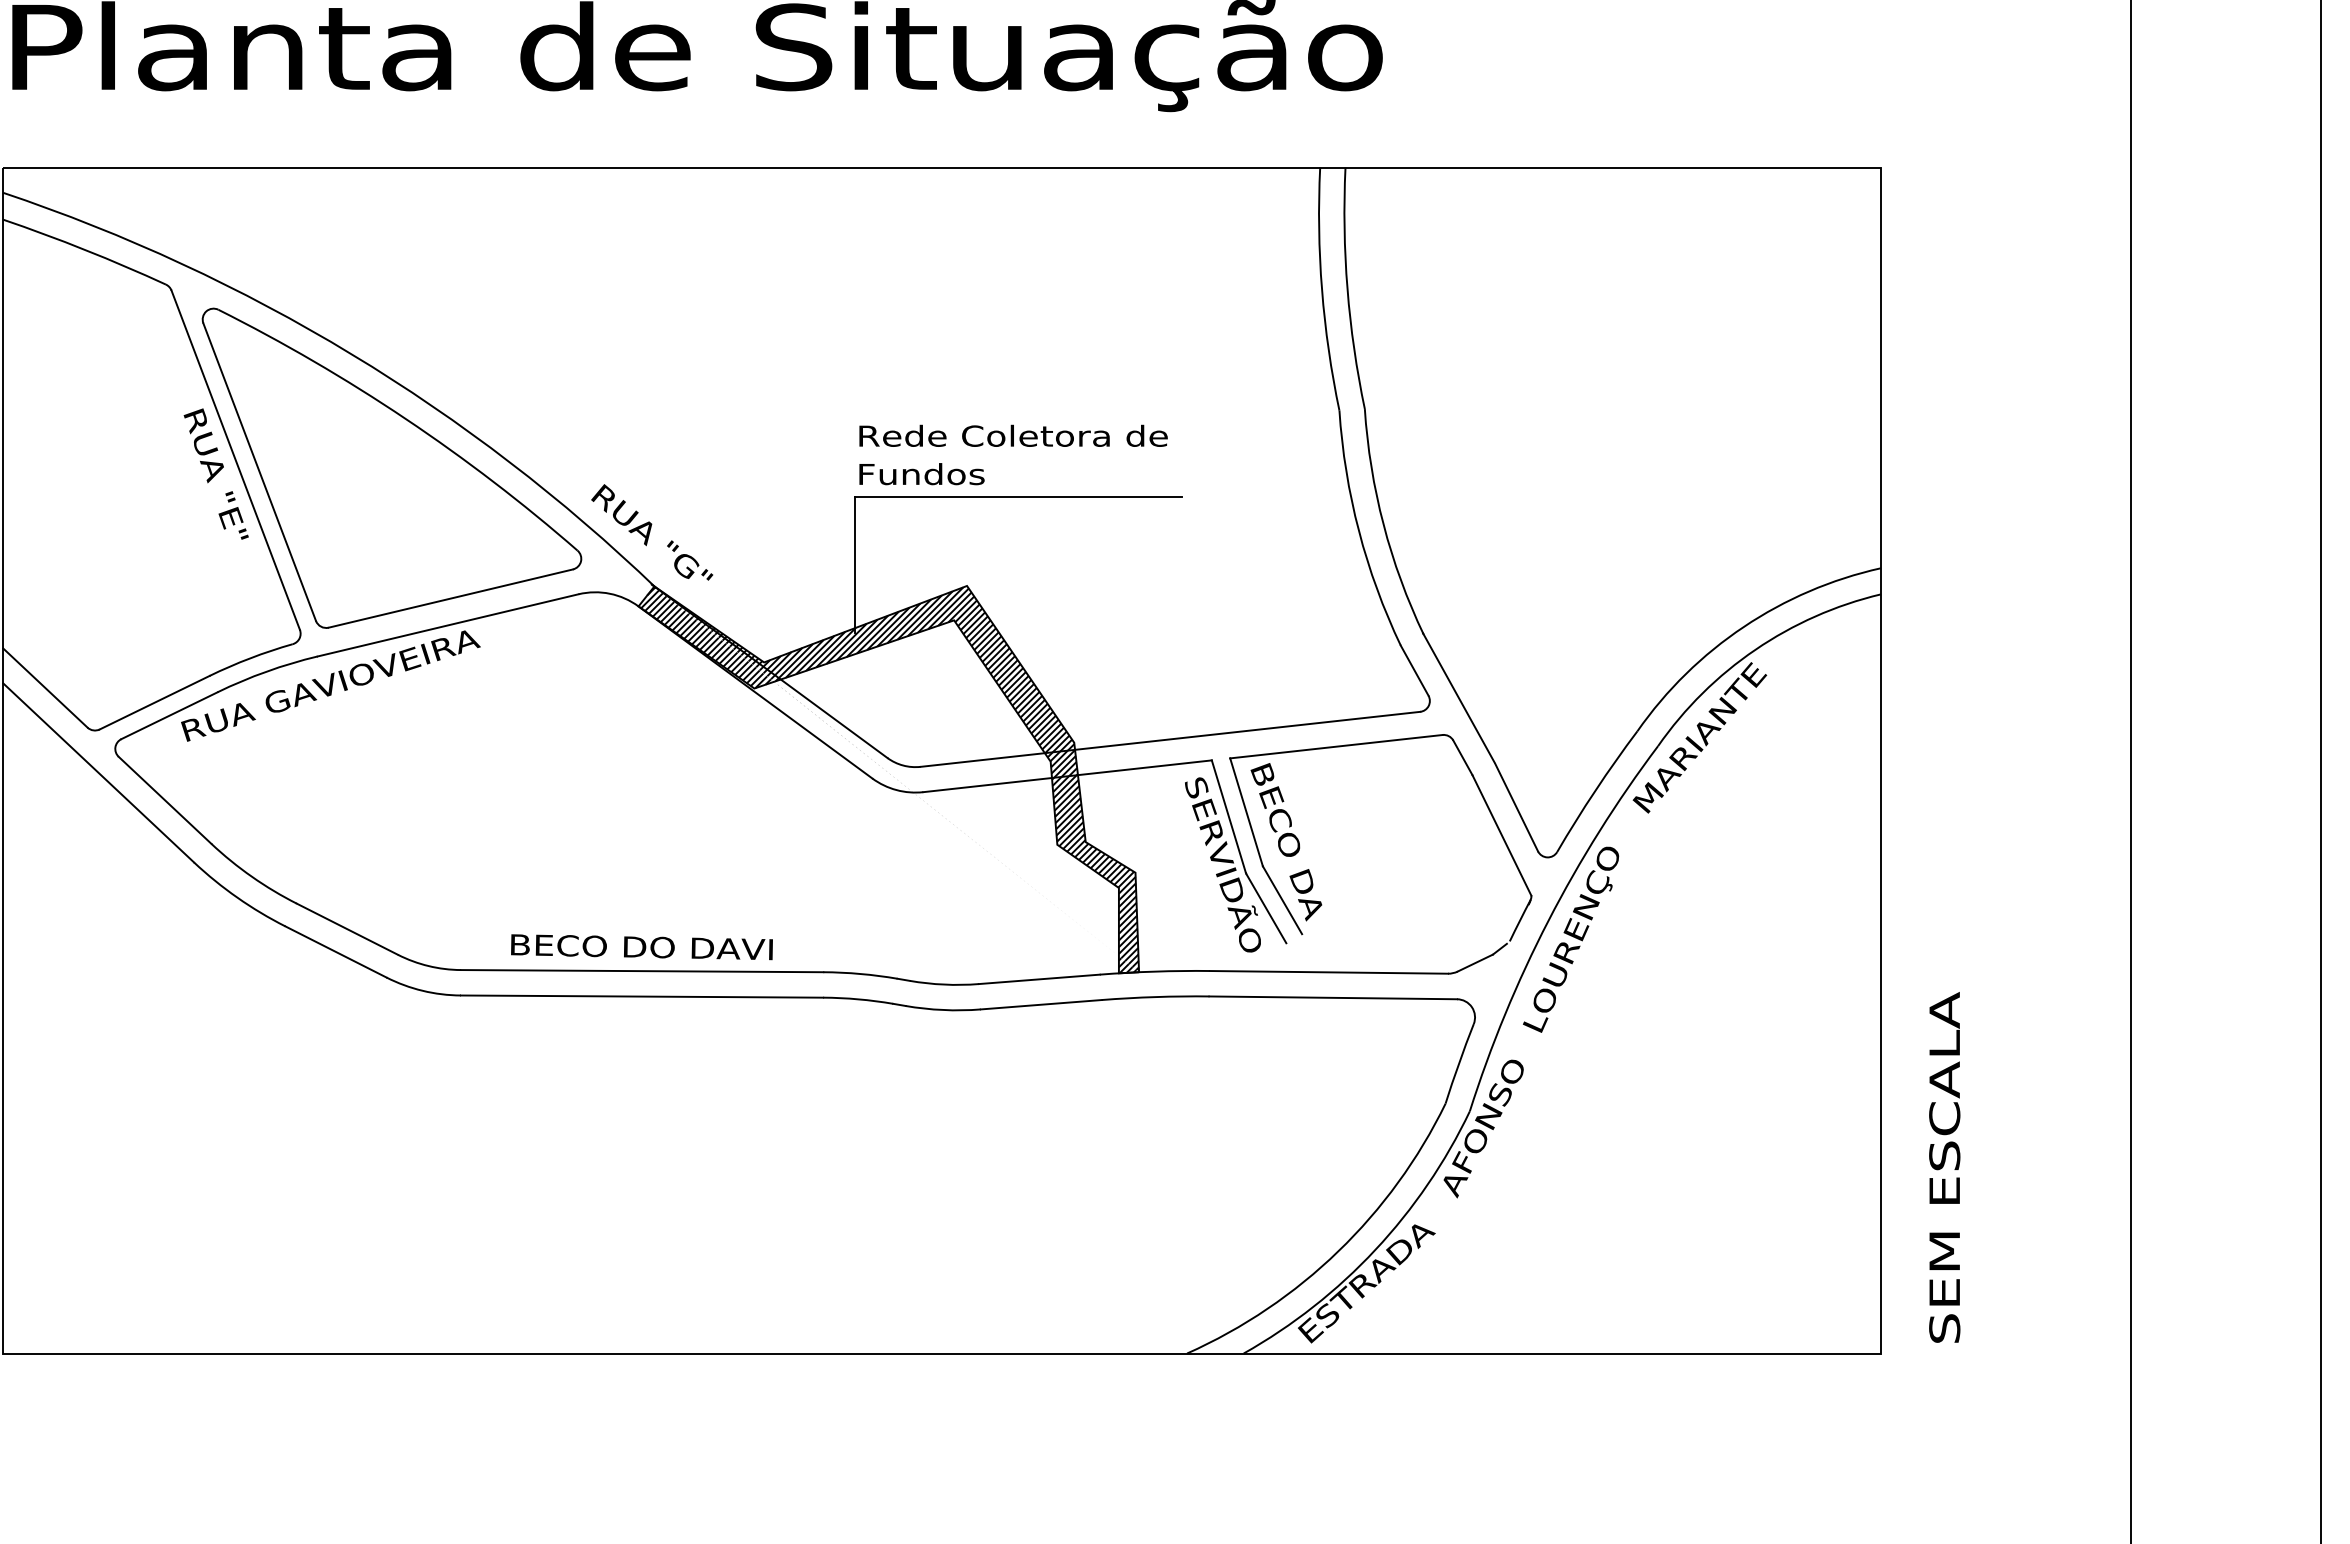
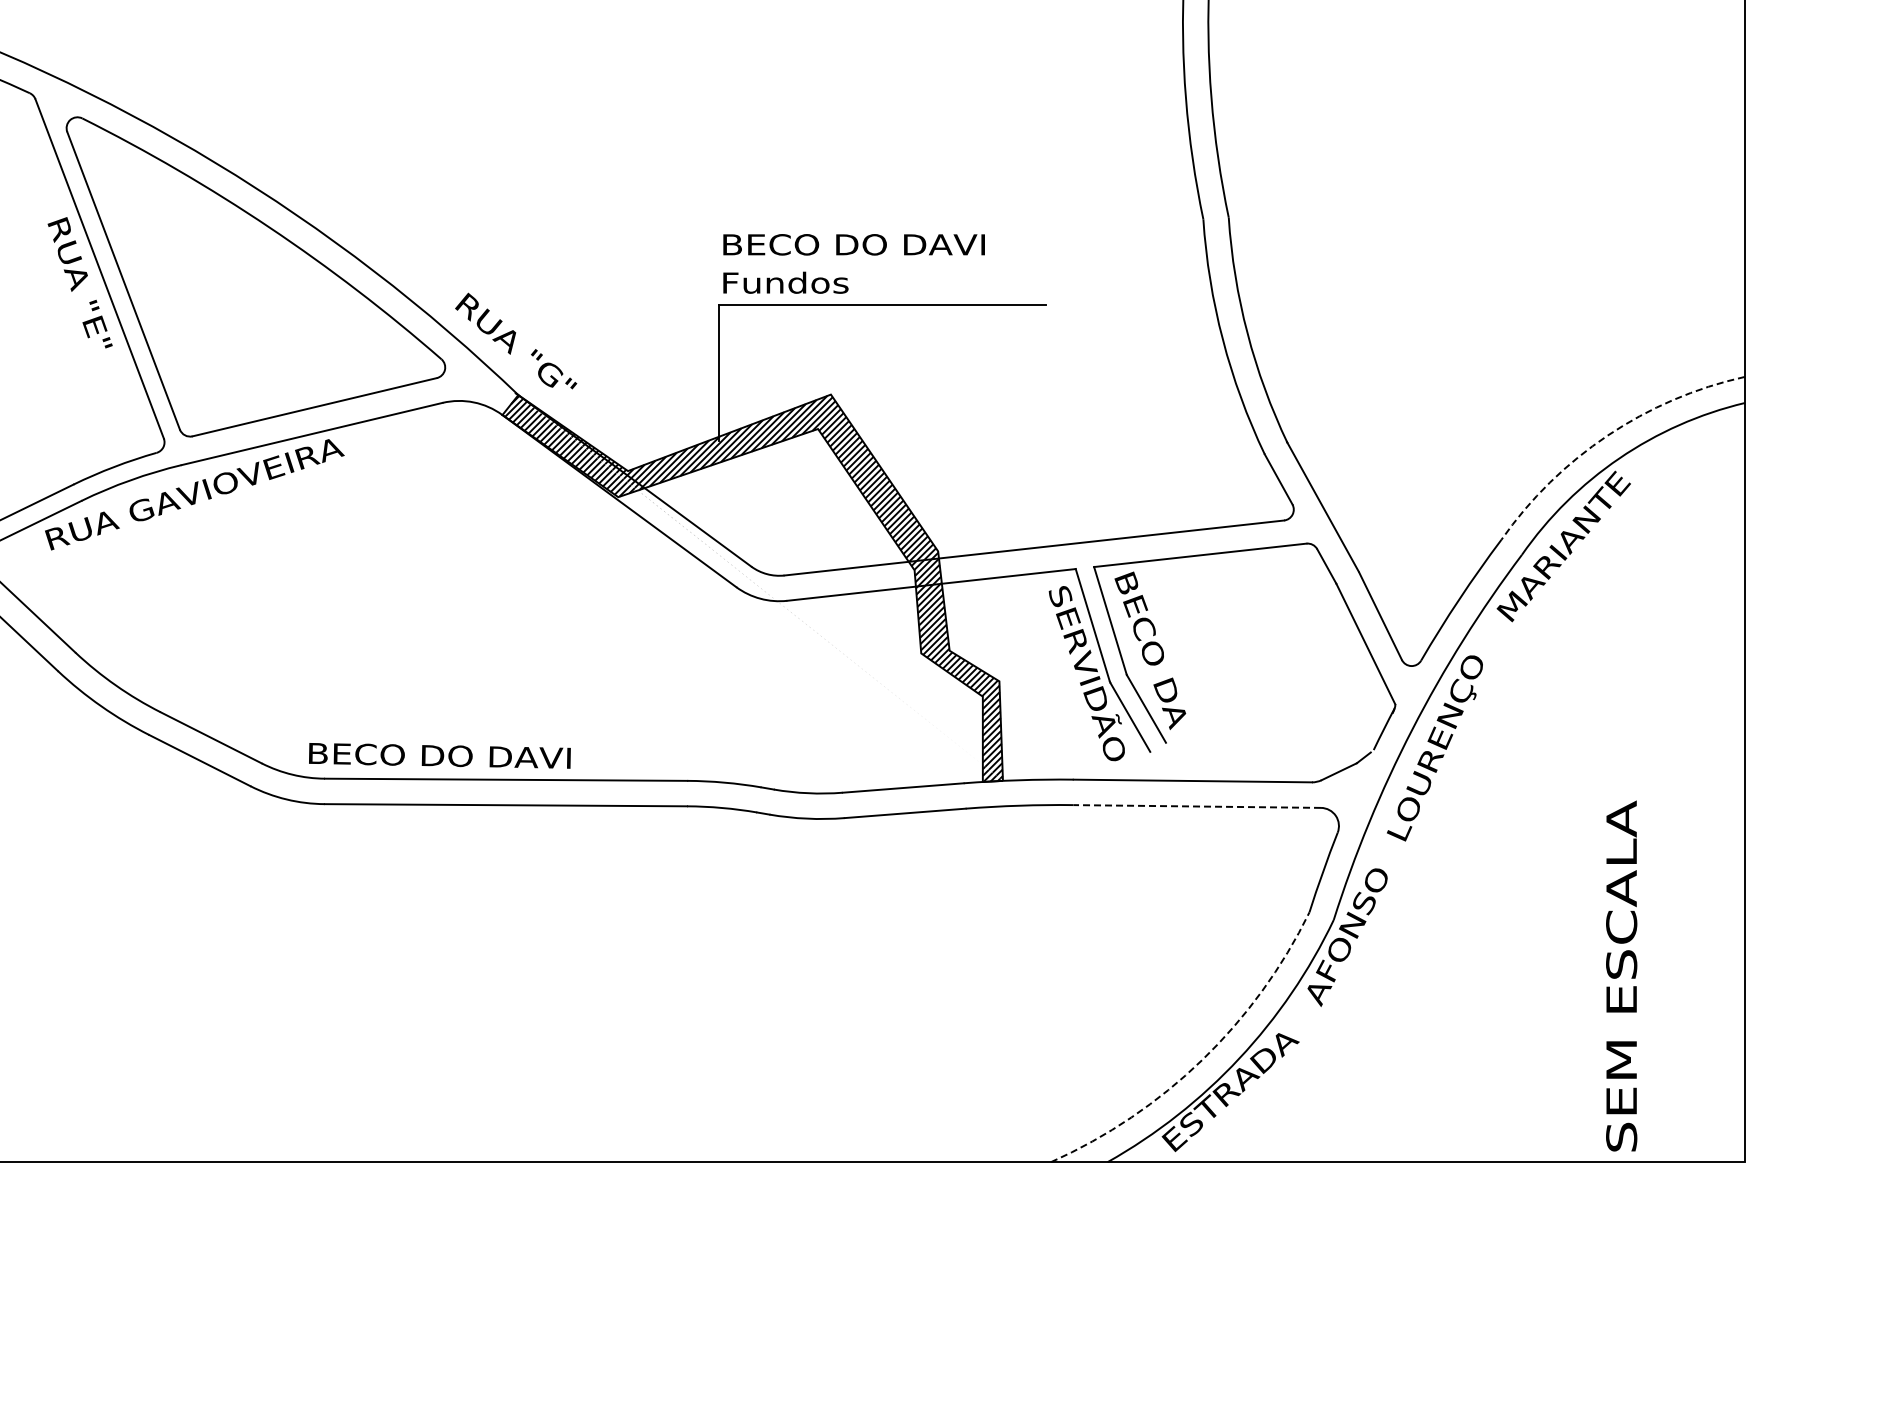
text: (1015, 435) -> (879, 244), Rede Coletora de -> BECO DO DAVI
arc: (1743, 626) -> (1607, 435), solid -> dashed
text: (641, 947) -> (439, 756), moved
line: (1333, 997) -> (1197, 806), solid -> dashed
text: (1944, 1167) -> (1621, 976), moved
arc: (1338, 1251) -> (1202, 1060), solid -> dashed

